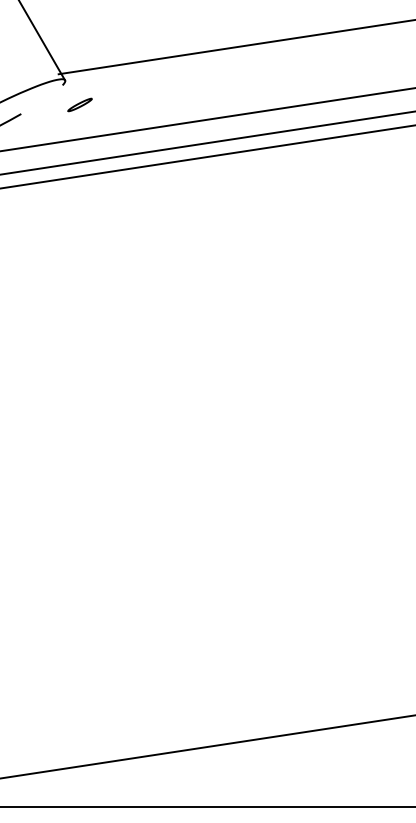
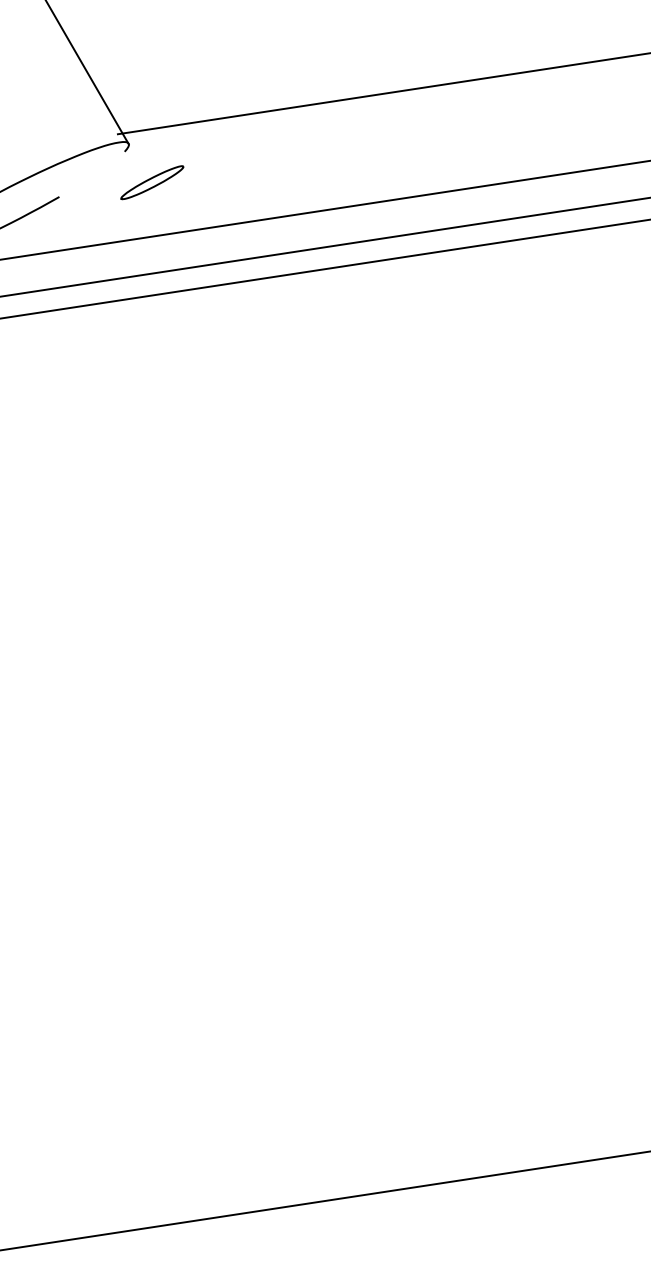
part: (79, 104) -> (151, 181), size x1.67

